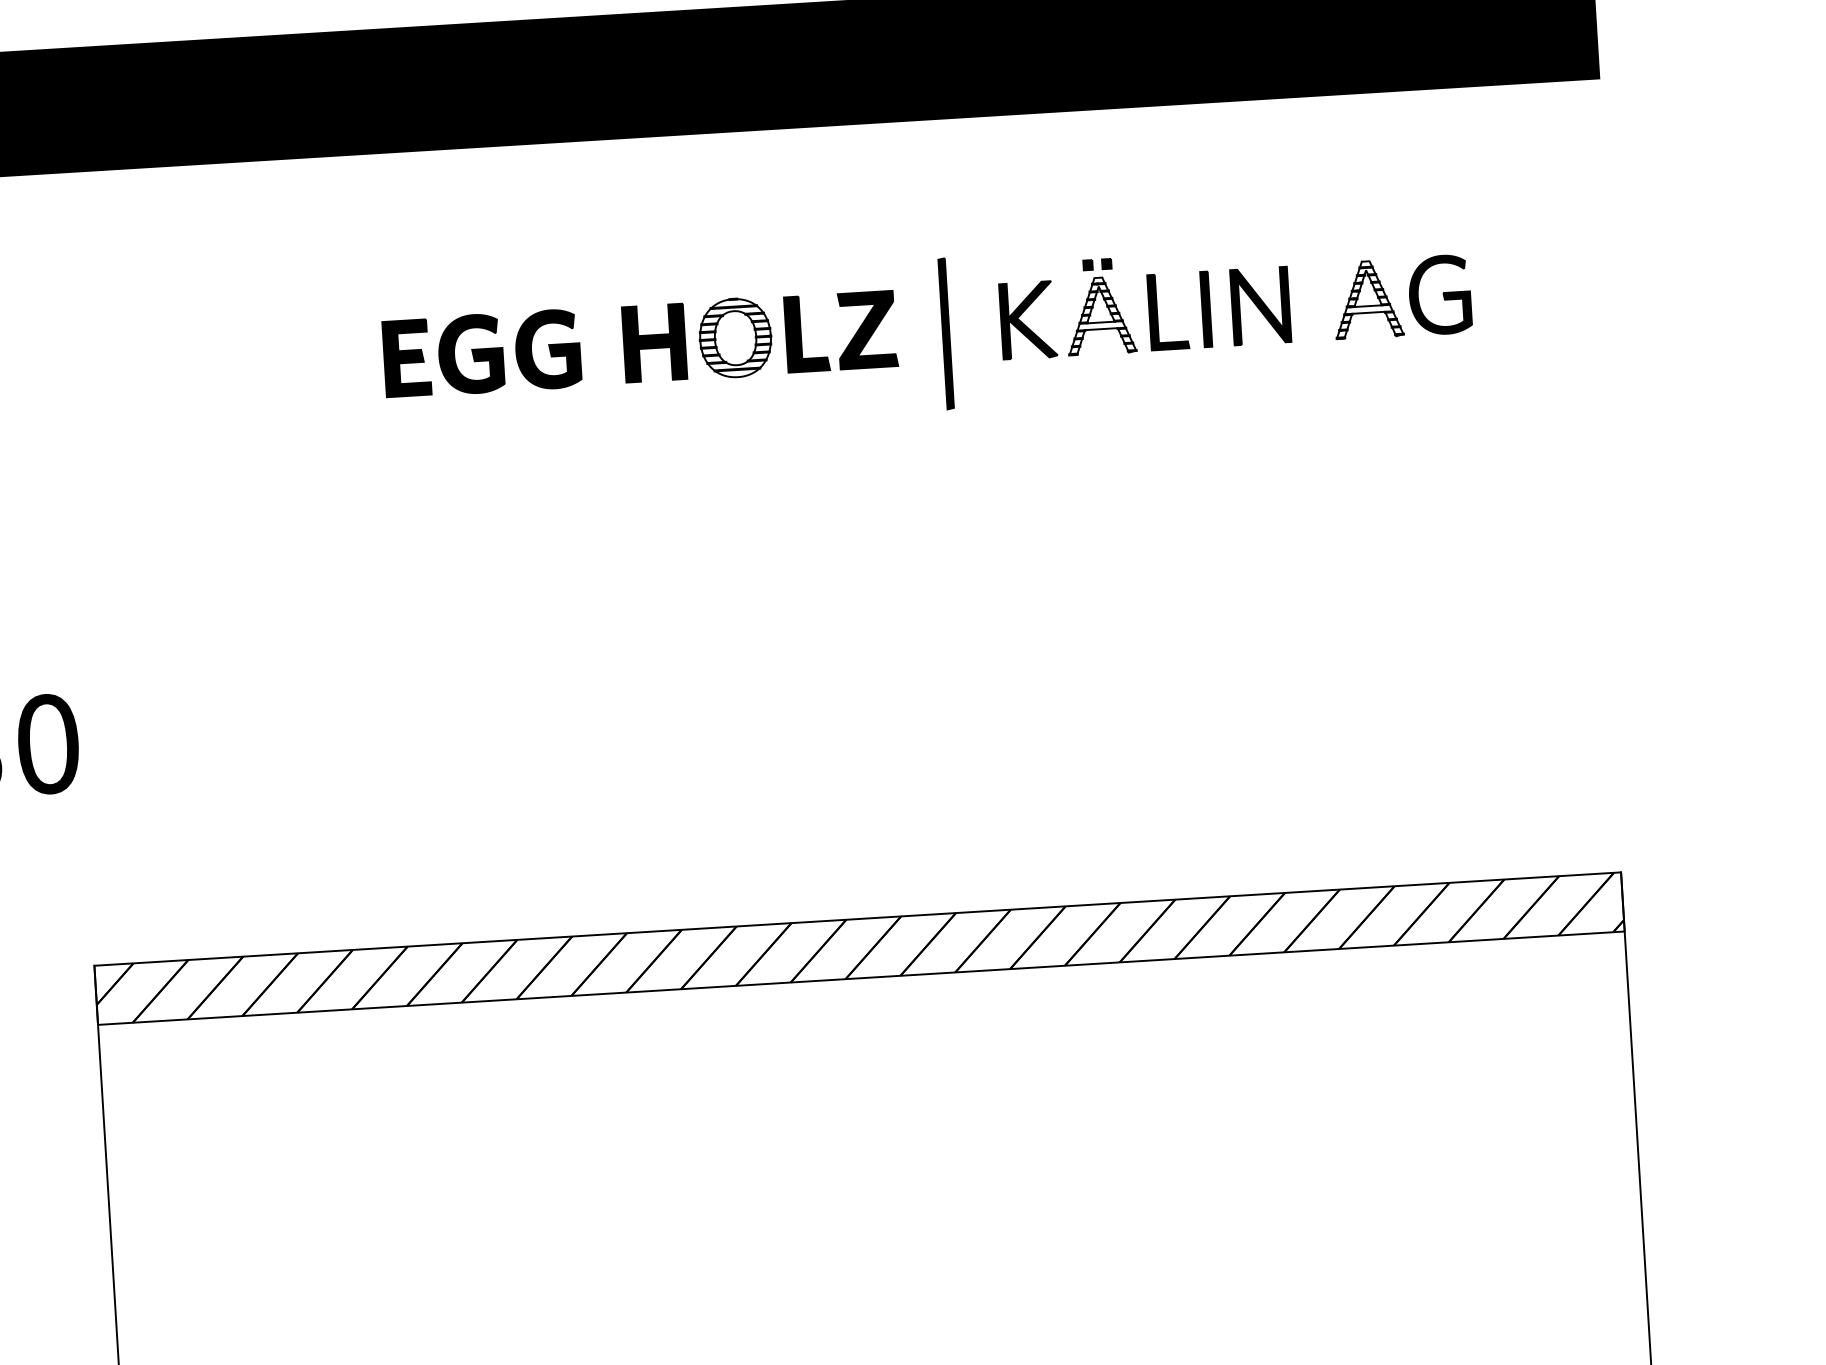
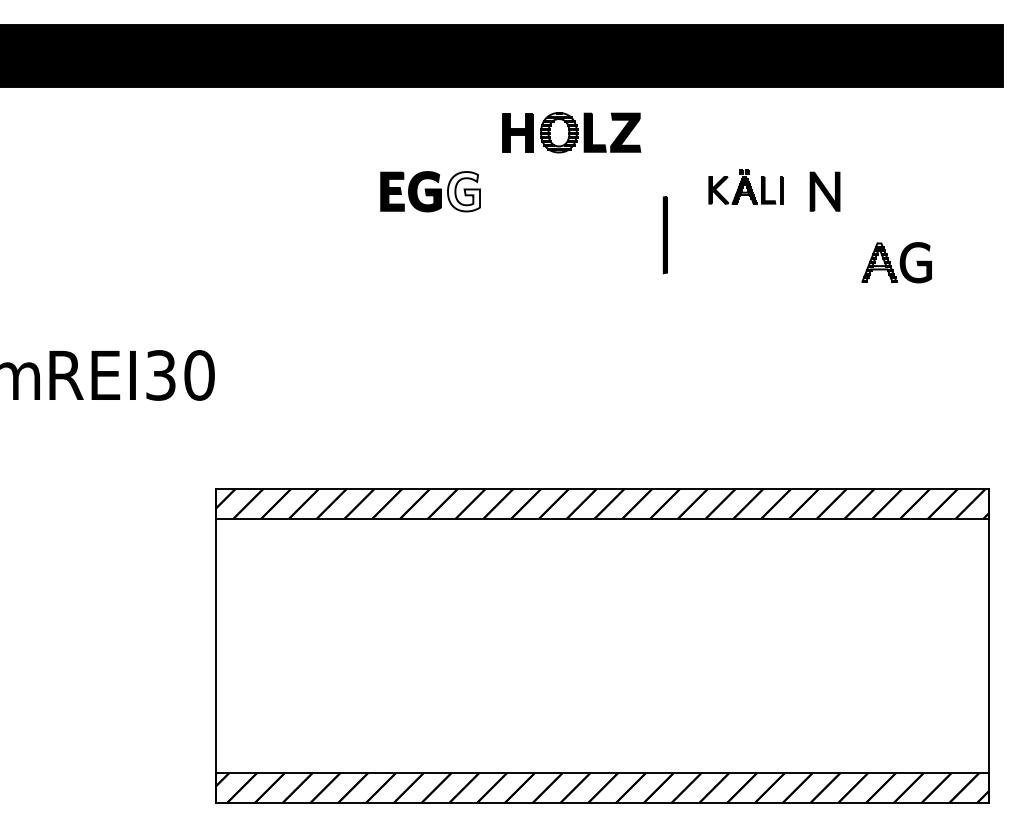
part: (1401, 296) -> (896, 262), moved
part: (1103, 305) -> (745, 186), size x0.7
part: (944, 334) -> (664, 235), moved
part: (760, 336) -> (571, 132), moved
fill: (547, 349) -> (463, 191), removed

